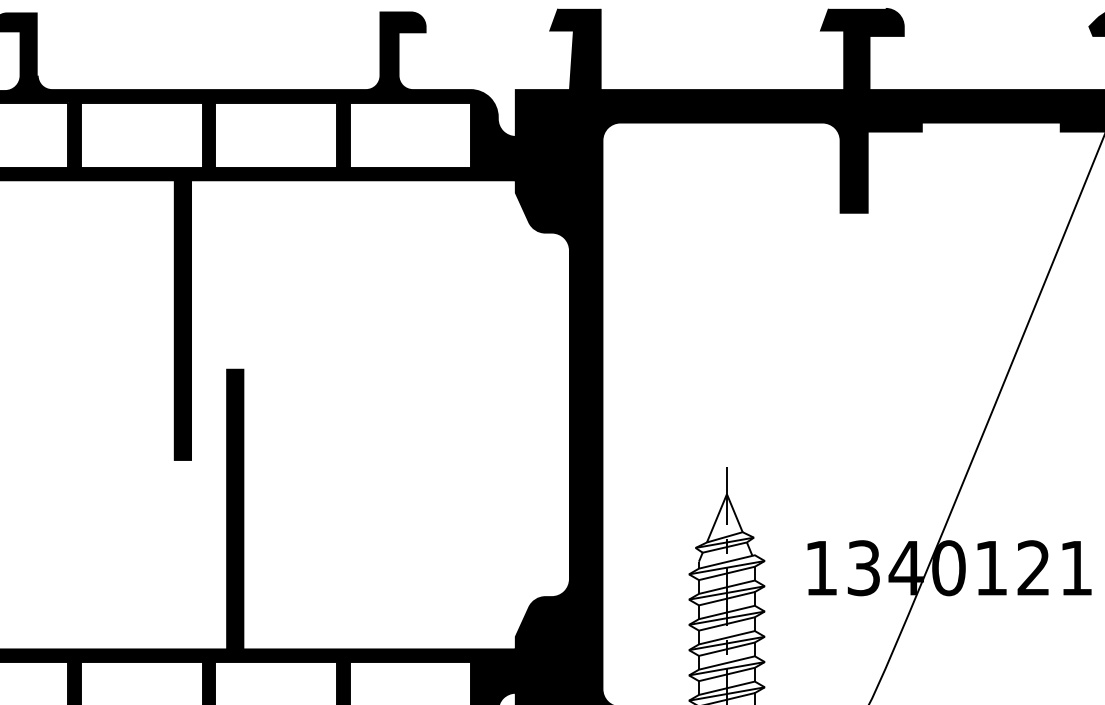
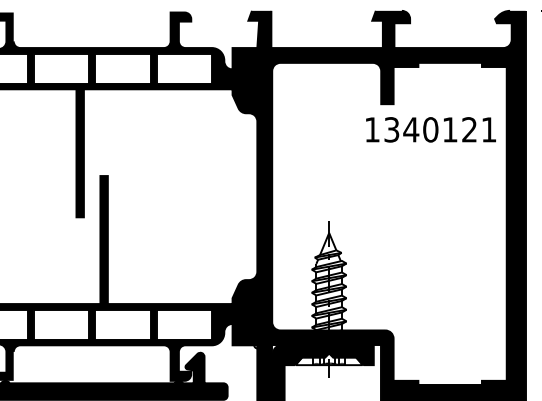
text: (948, 567) -> (430, 129), moved

